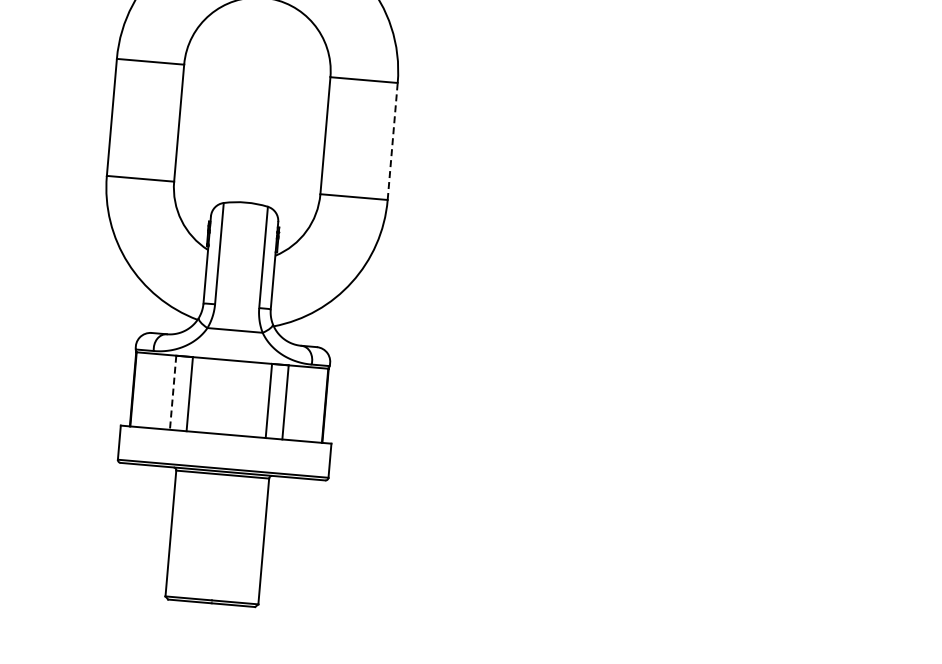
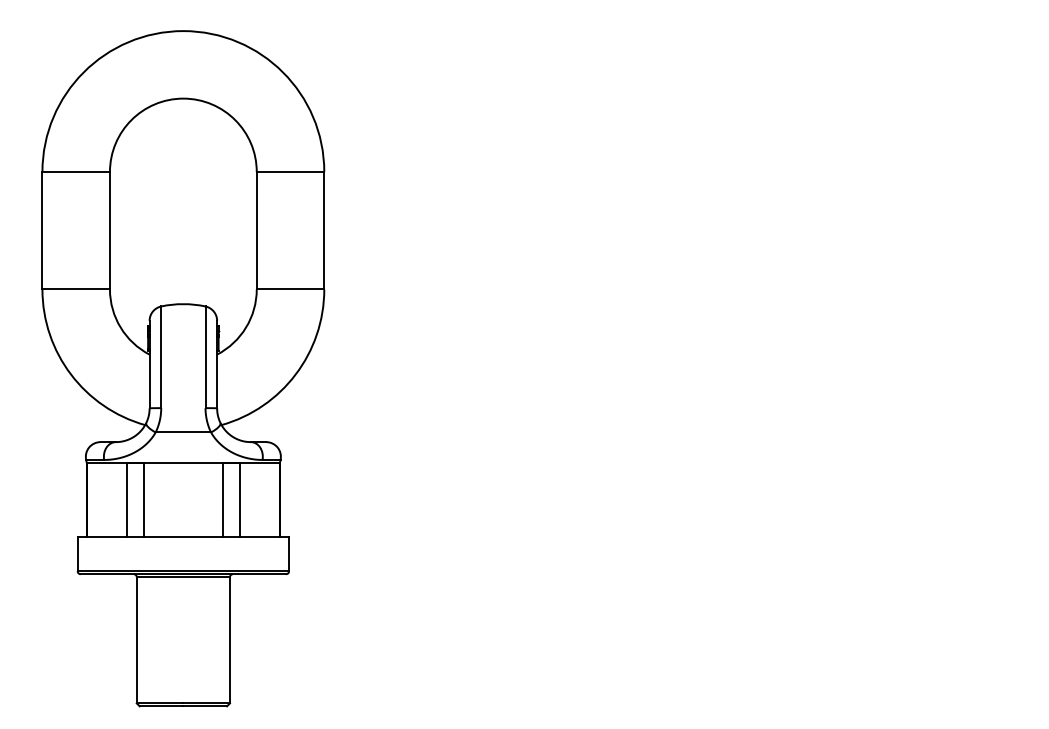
line: (392, 141) -> (324, 230), dashed -> solid
line: (172, 393) -> (126, 500), dashed -> solid

